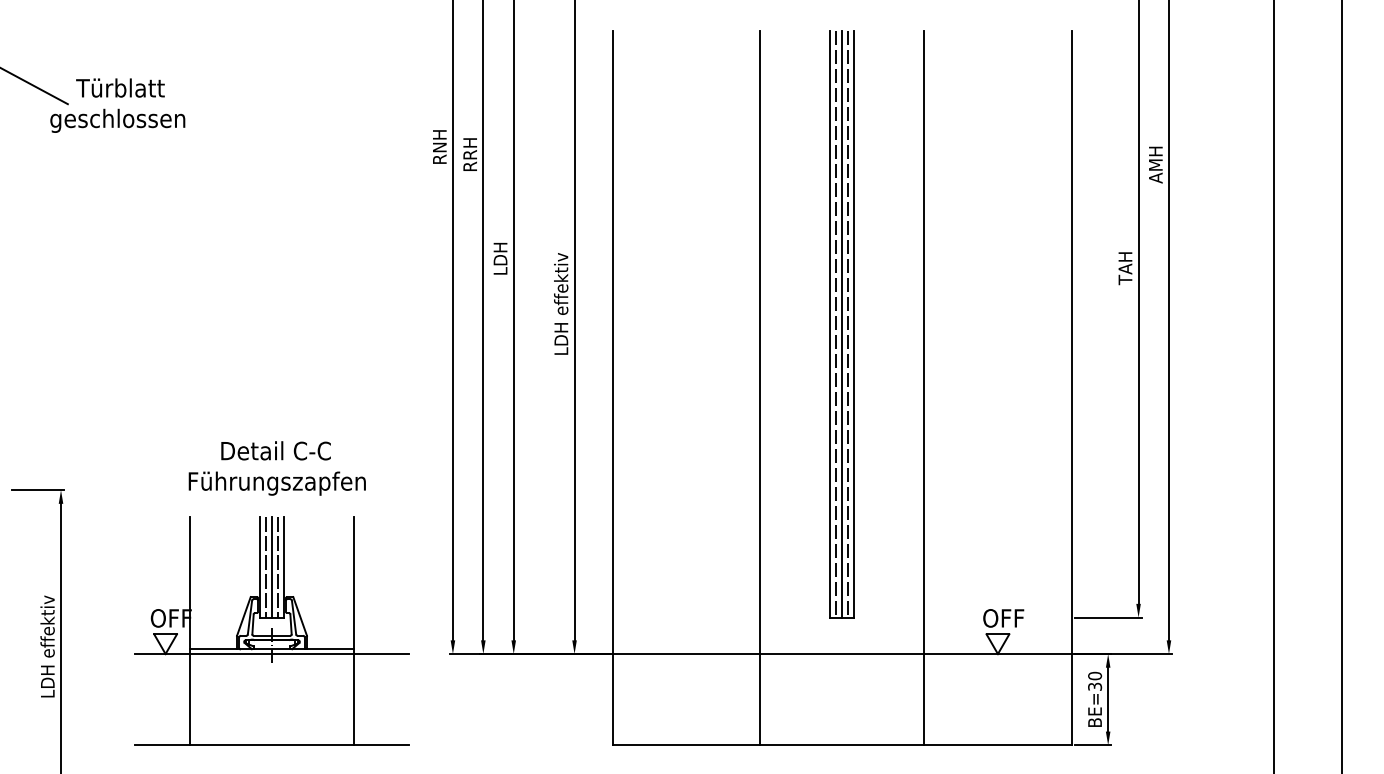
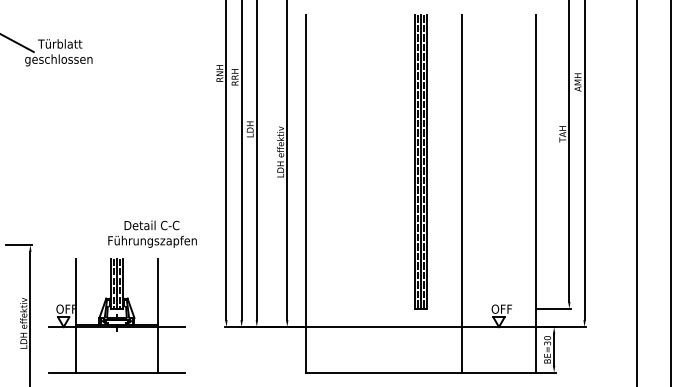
line: (760, 387) -> (380, 193), removed
text: (277, 466) -> (152, 233), moved
part: (271, 630) -> (116, 315), moved

